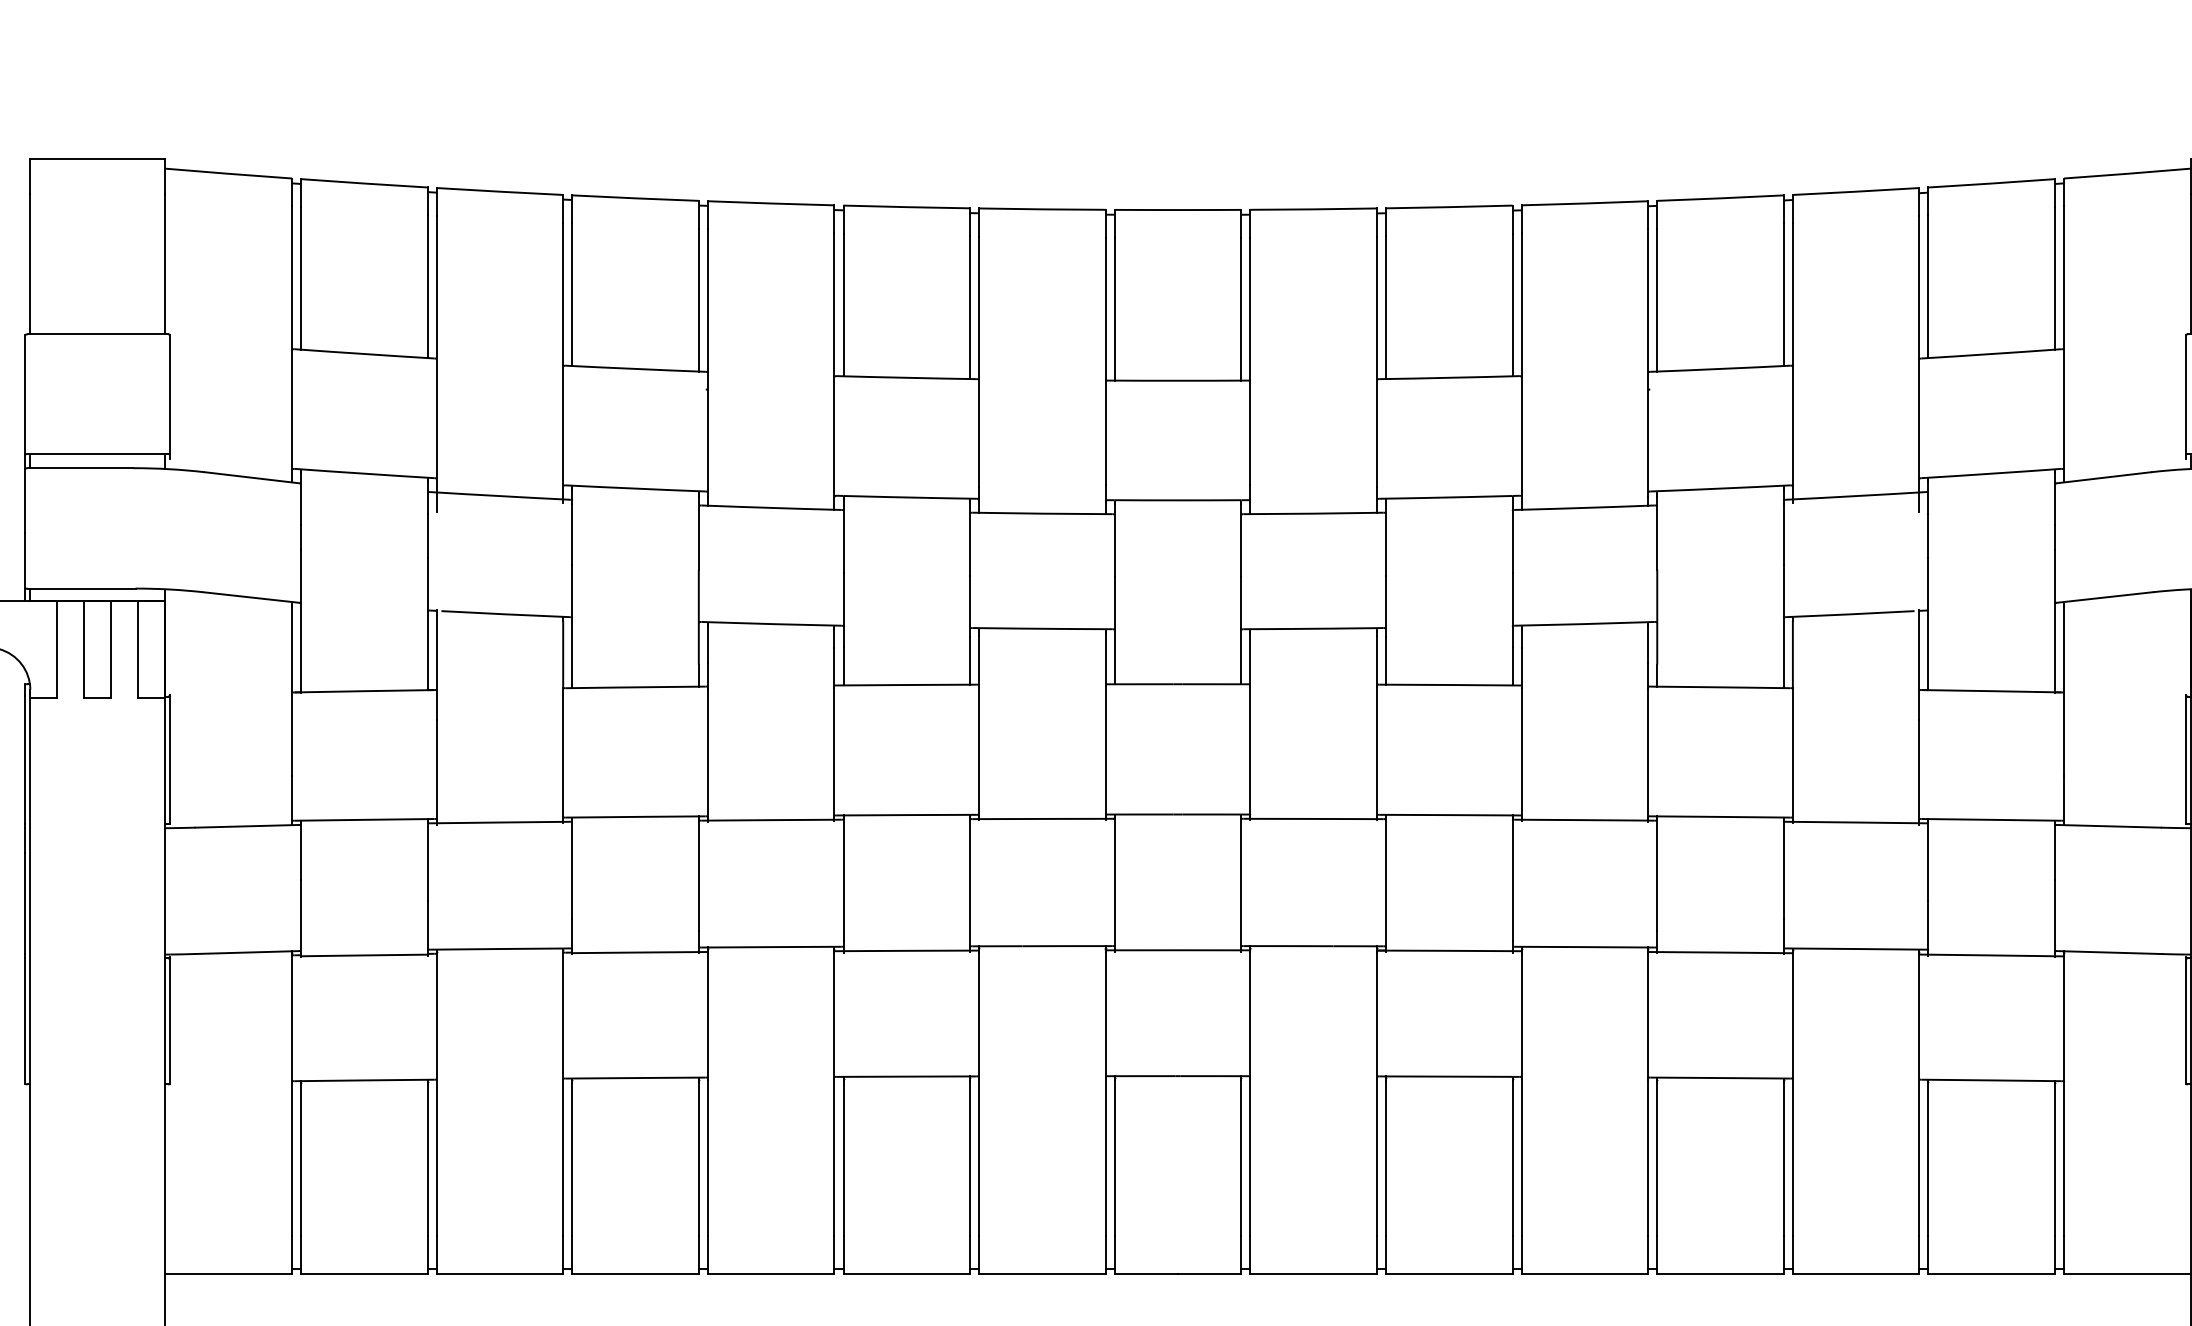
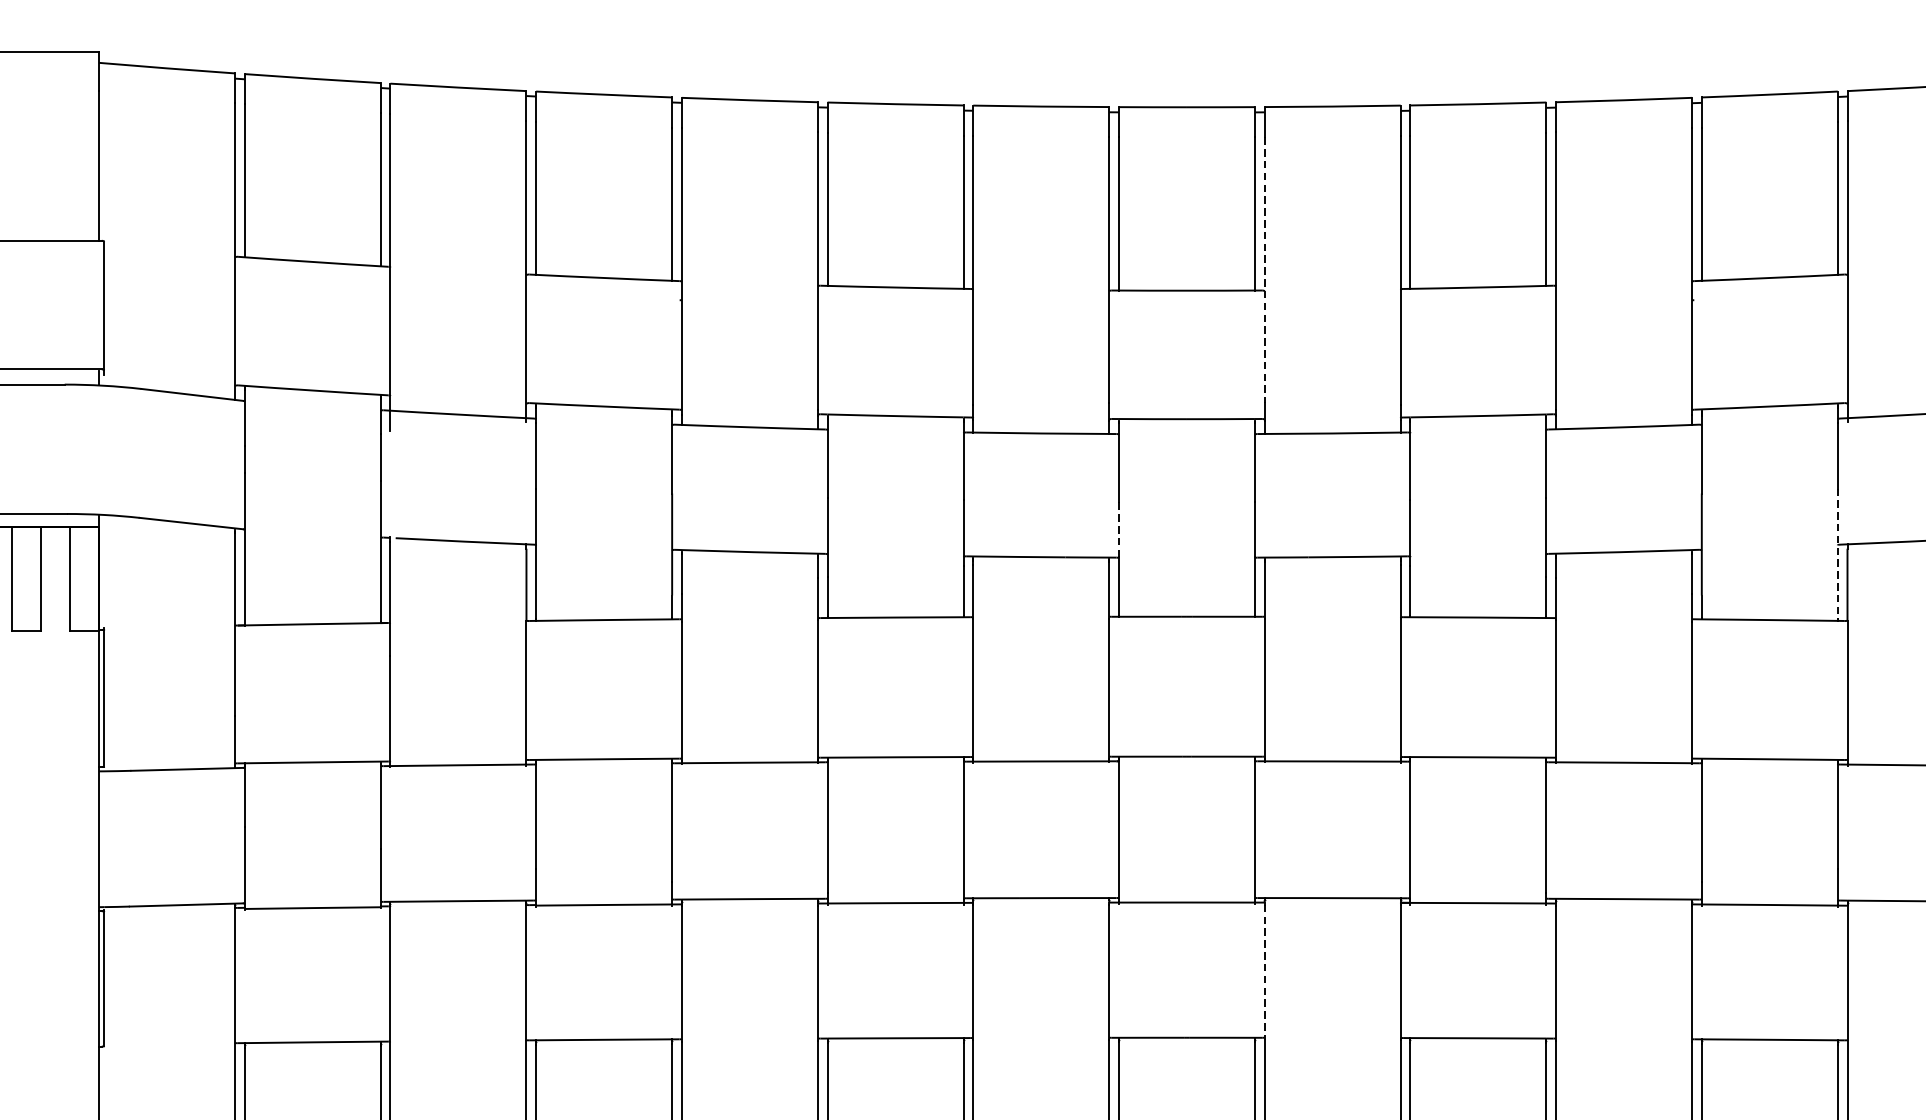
line: (1250, 361) -> (1264, 270), solid -> dashed
line: (1114, 602) -> (1118, 528), solid -> dashed
line: (1783, 625) -> (1837, 553), solid -> dashed
line: (1250, 1015) -> (1264, 972), solid -> dashed

